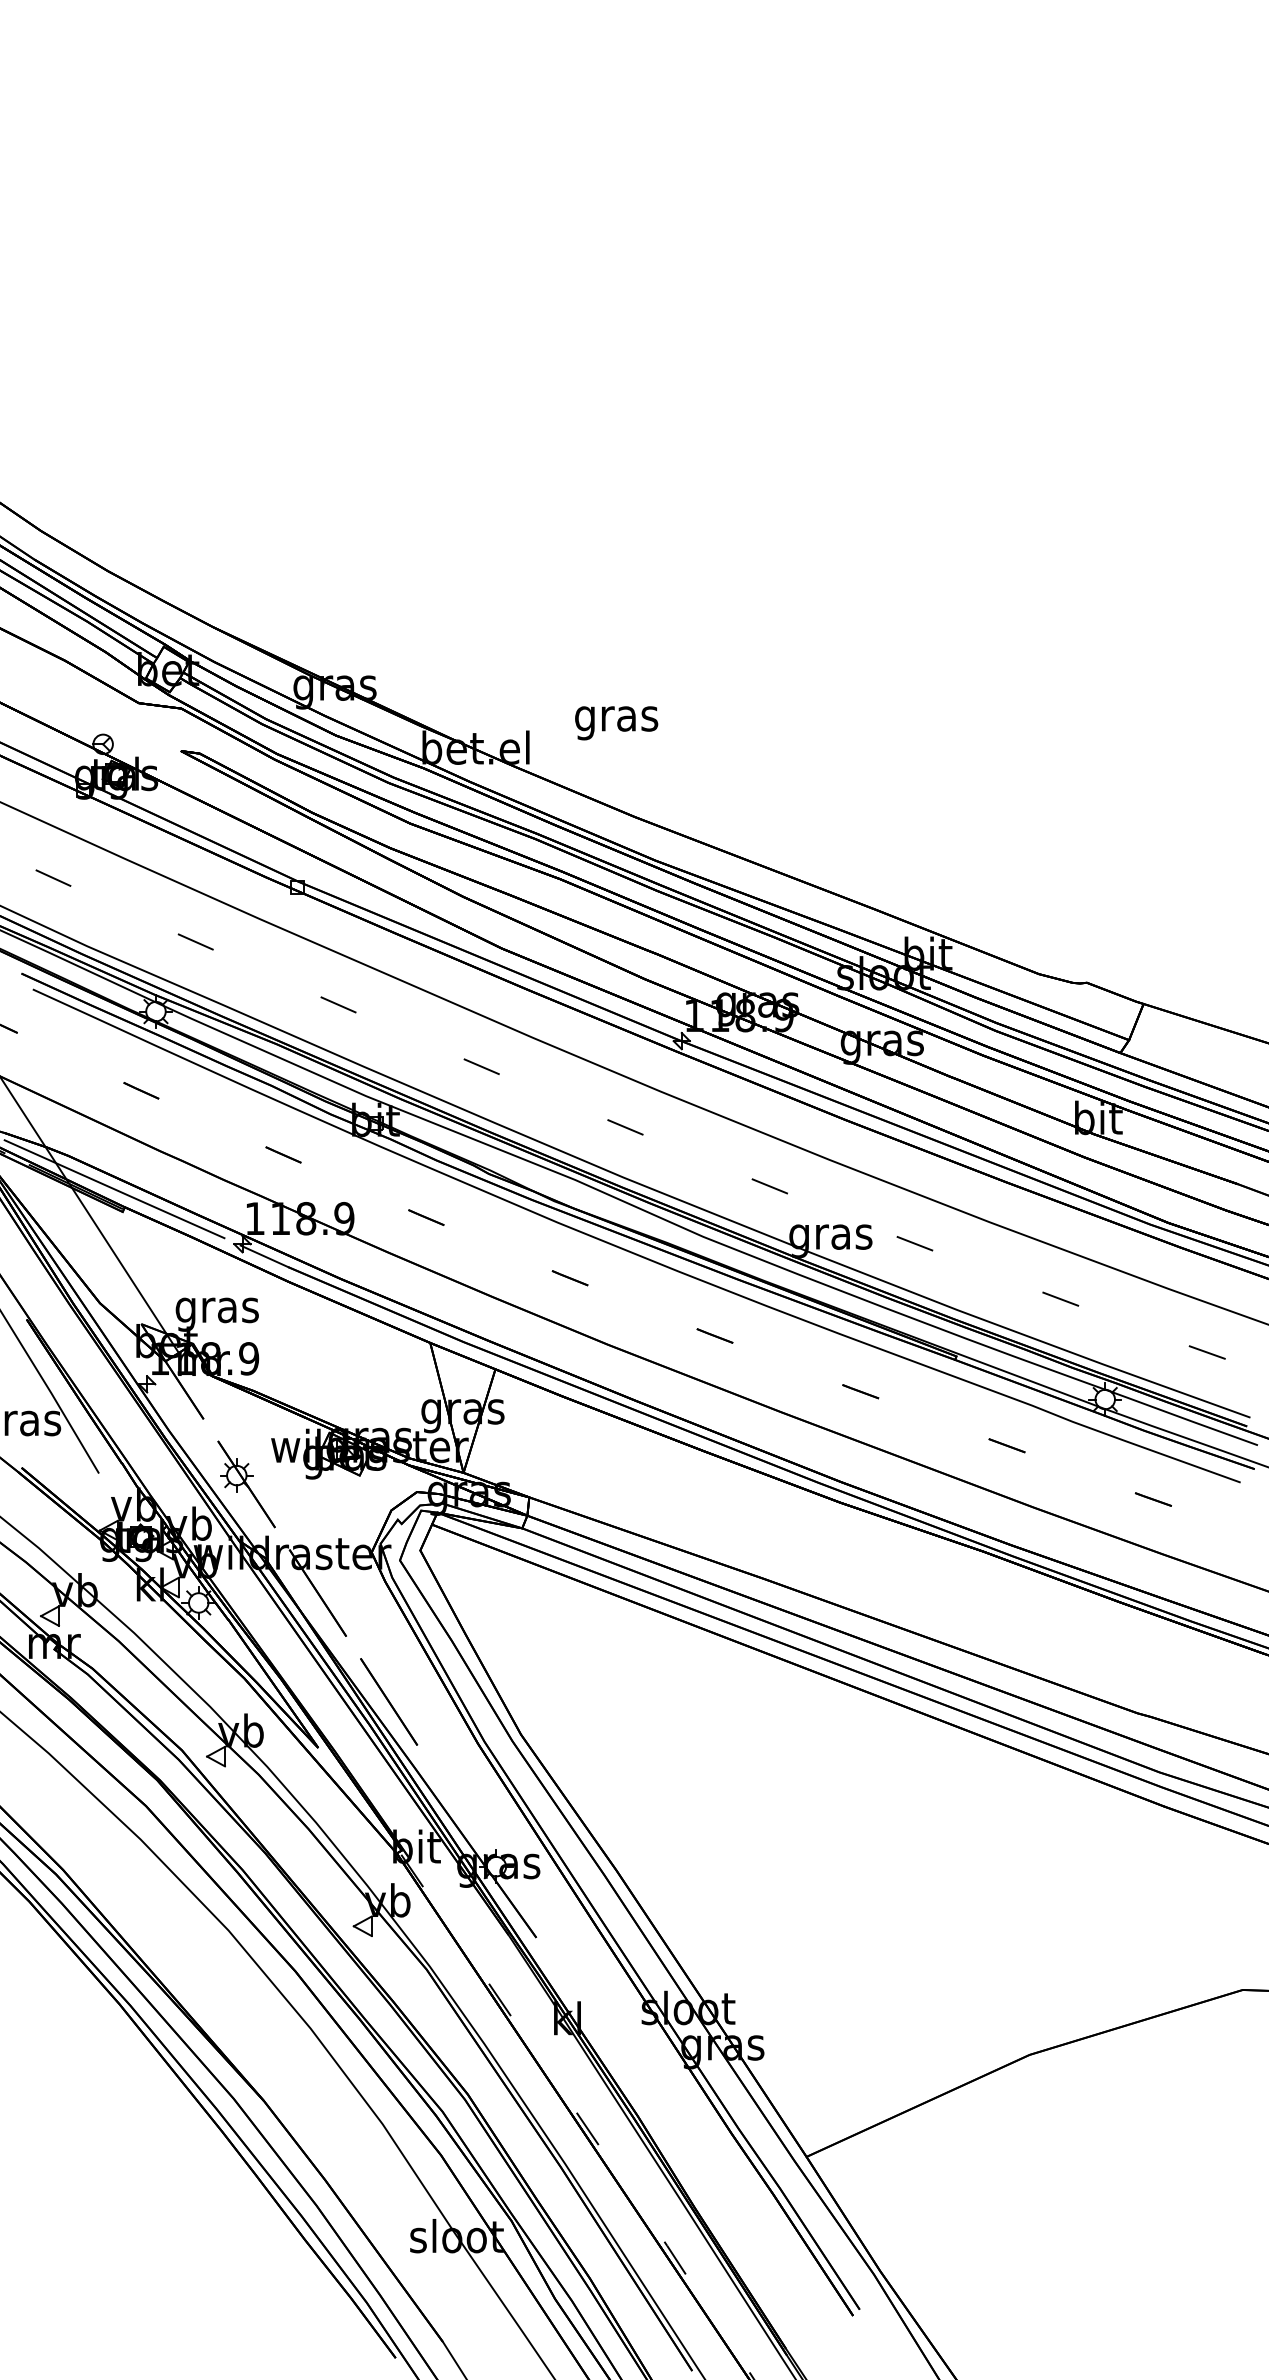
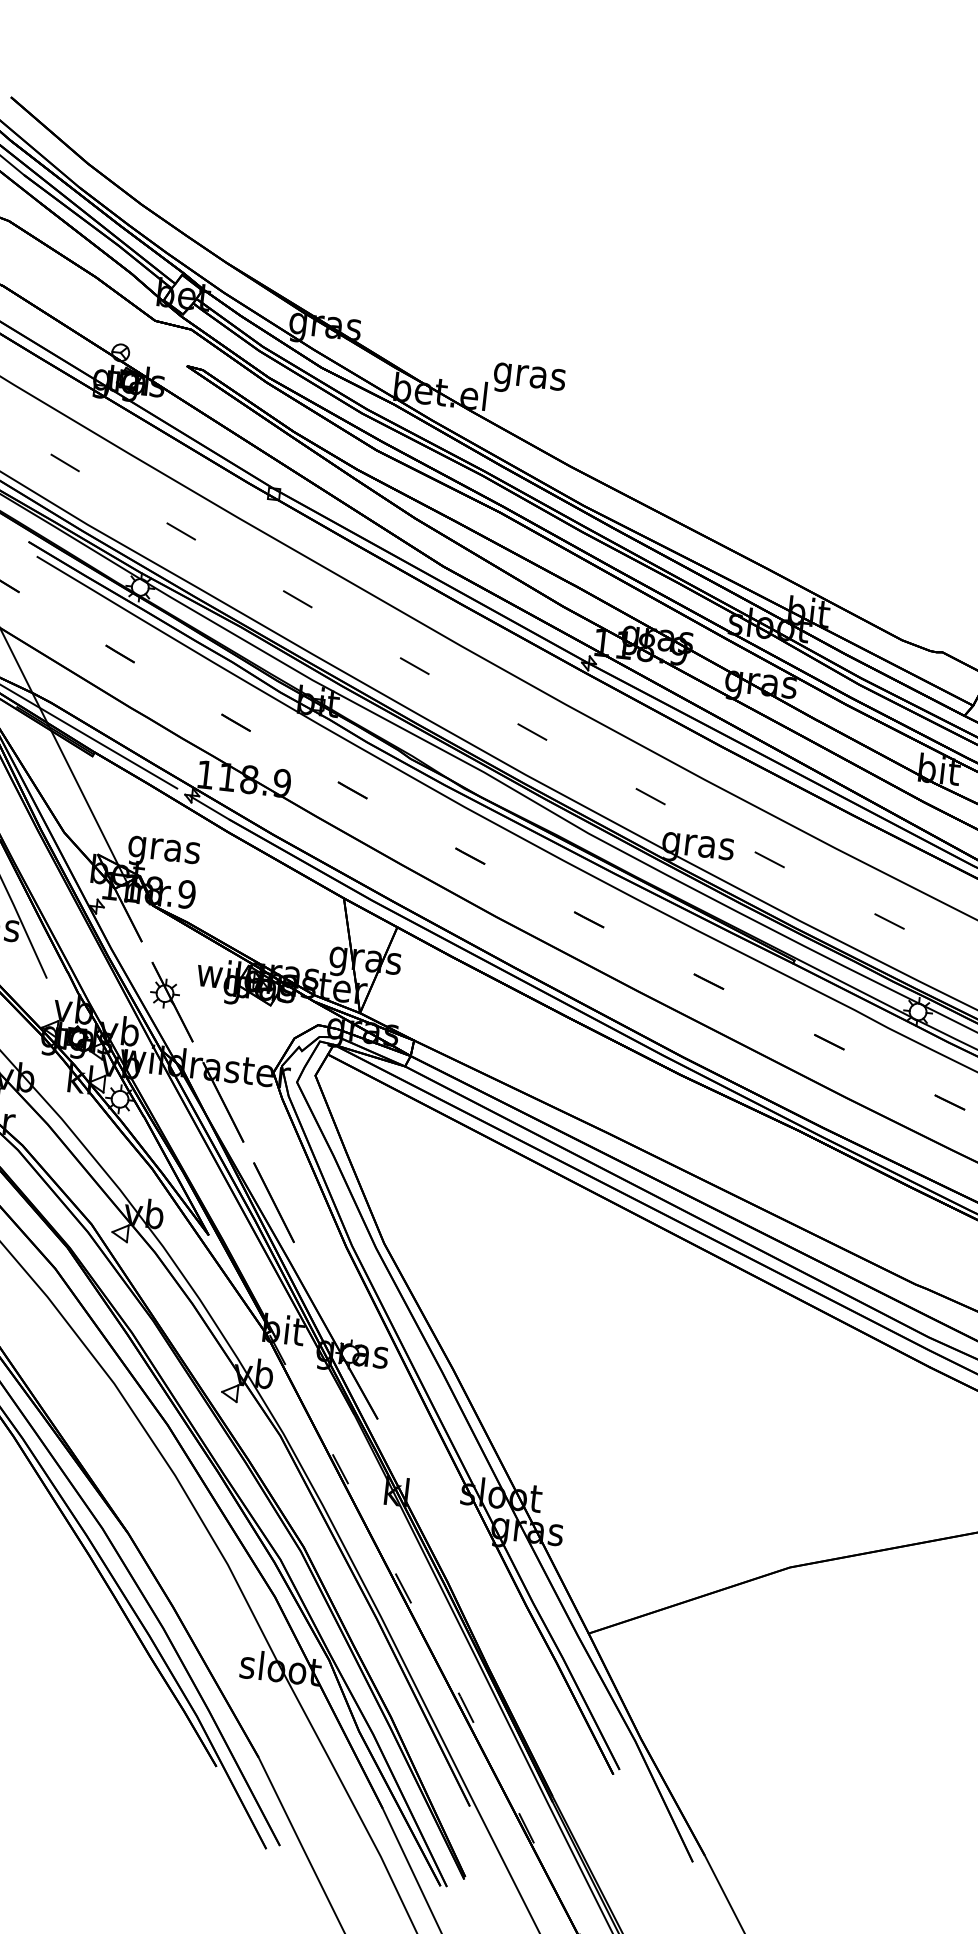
text: (616, 723) -> (529, 380), moved

